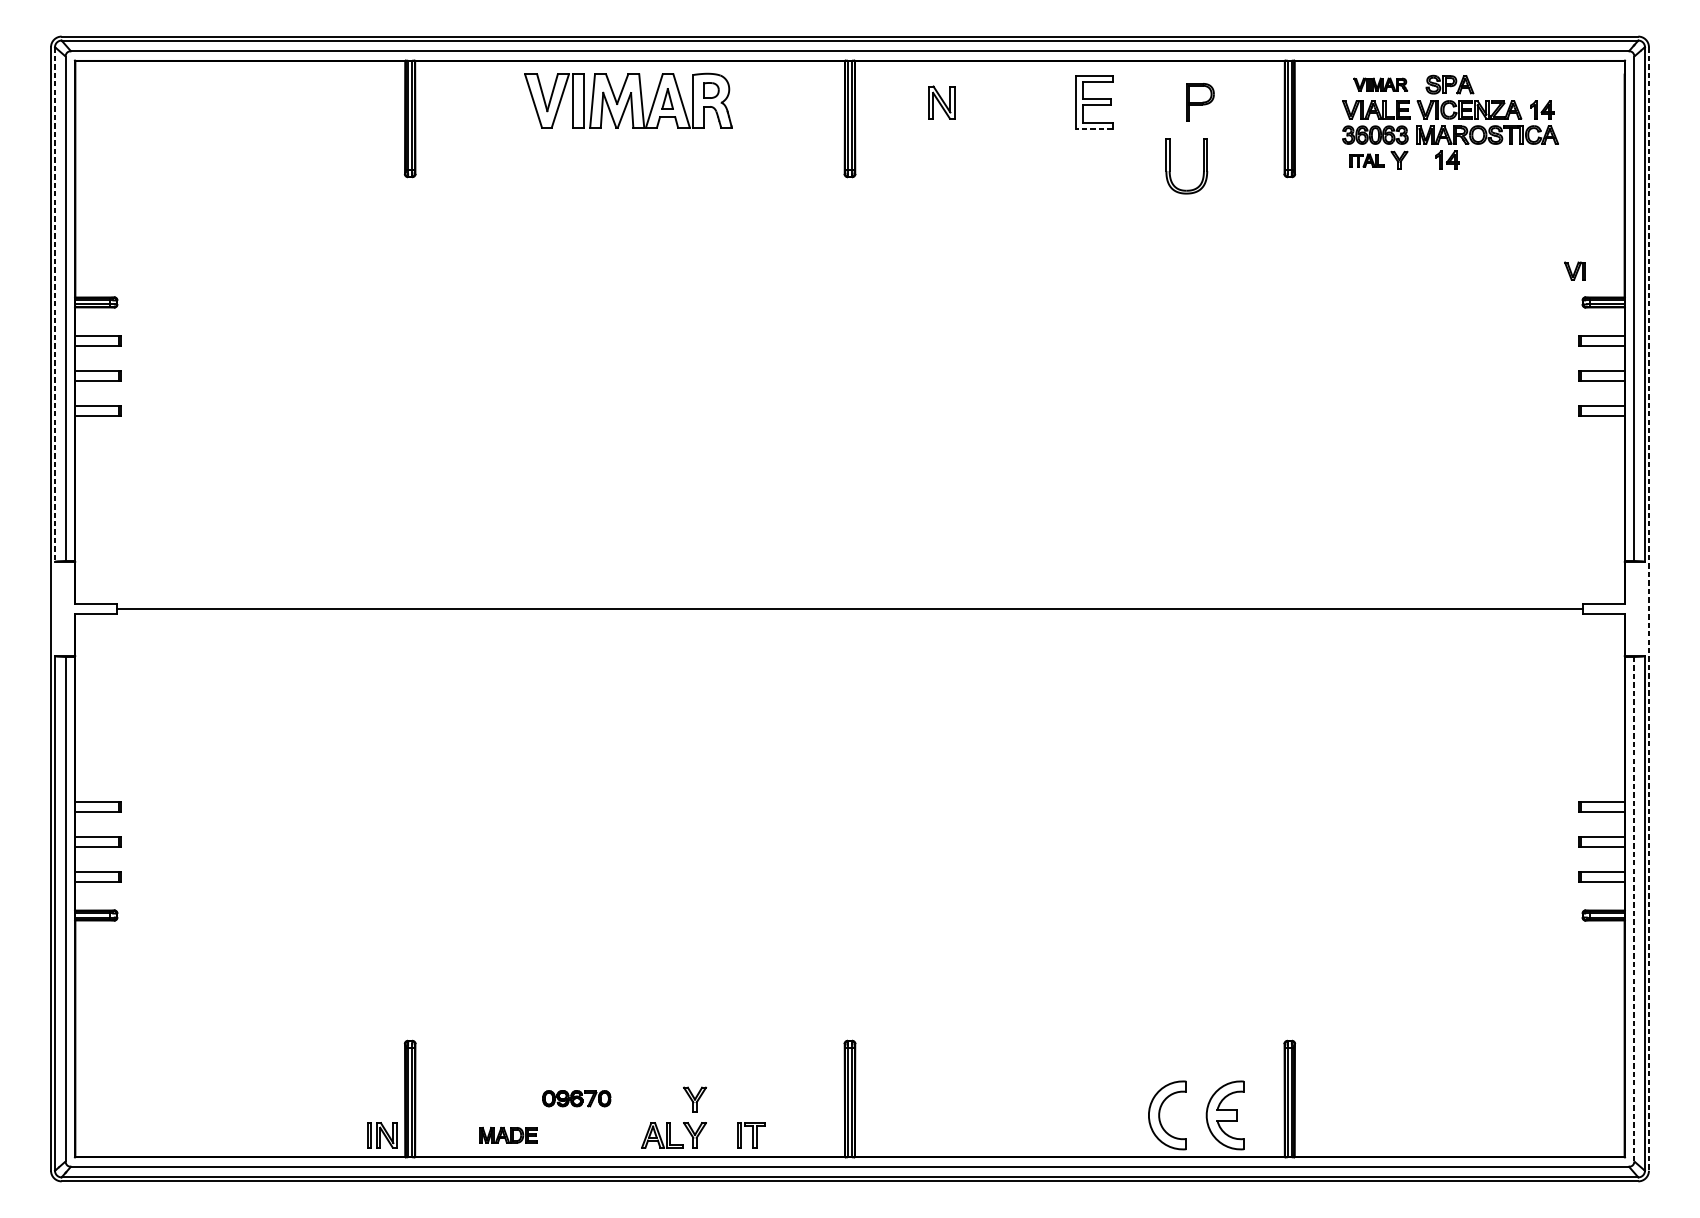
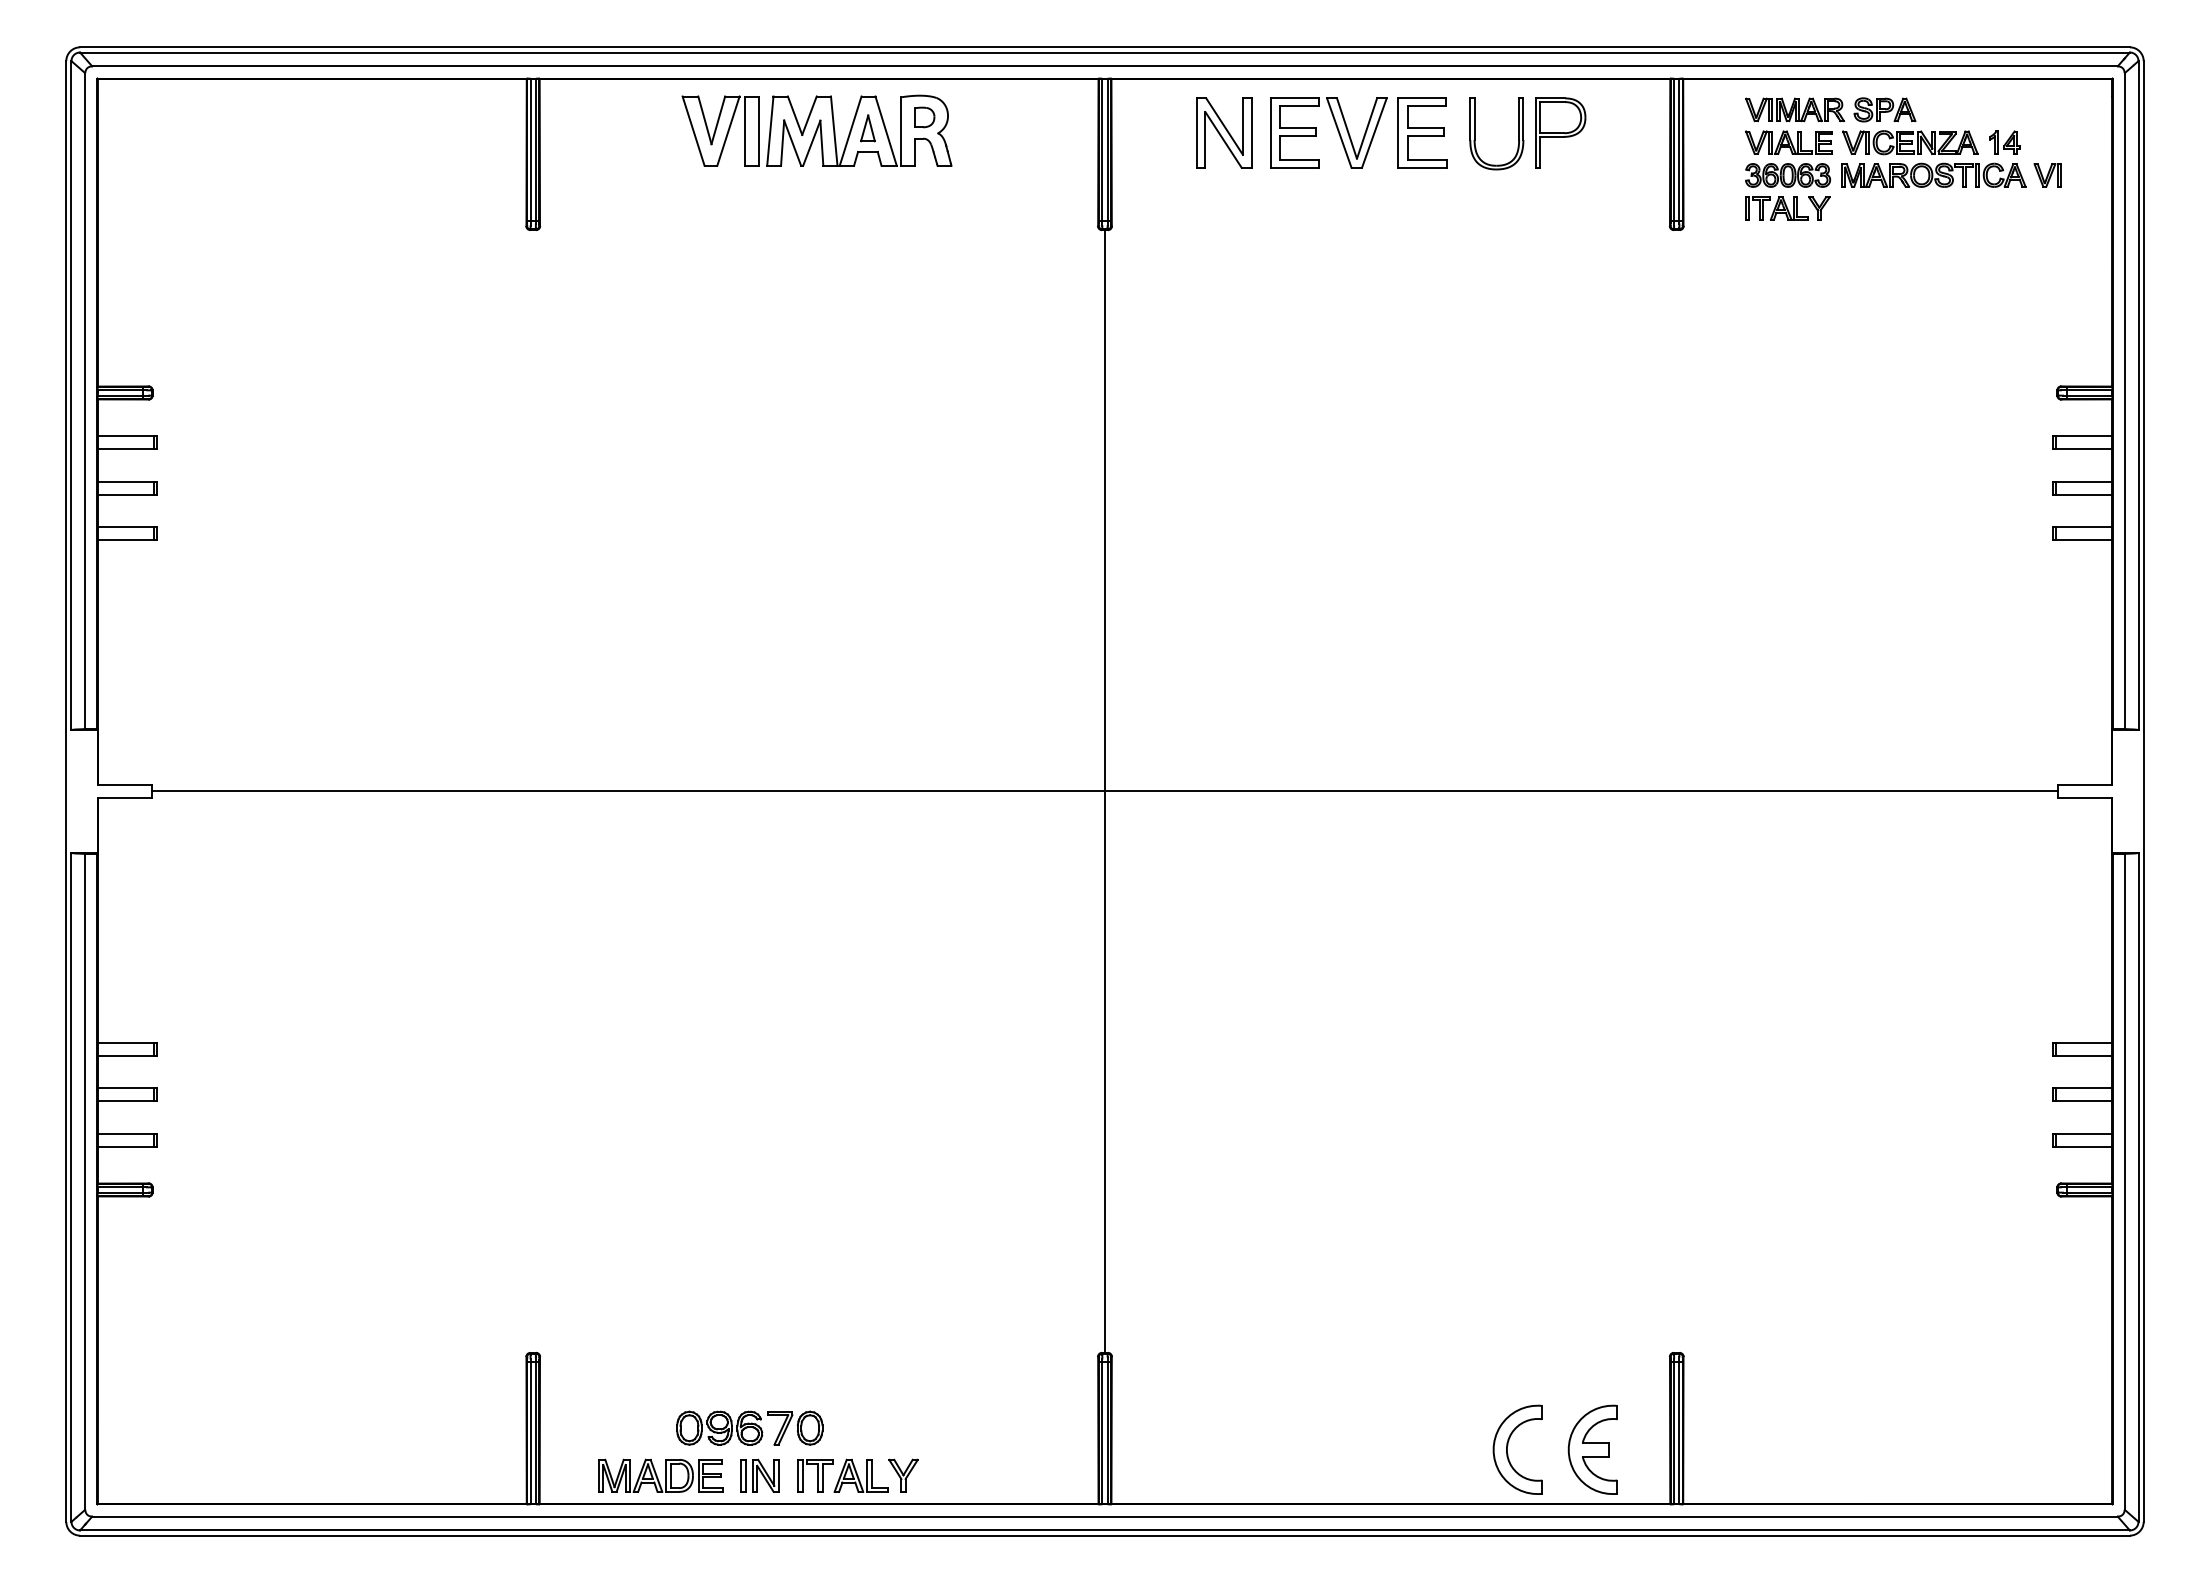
part: (1380, 84) -> (1794, 109), size x1.43
part: (1028, 99) -> (1336, 128), added
part: (941, 102) -> (1224, 132), size x1.67
part: (1200, 102) -> (1560, 132), size x1.43
line: (1094, 129) -> (1422, 167), dashed -> solid
part: (1447, 159) -> (1881, 207), removed
part: (1366, 160) -> (1776, 208), size x1.43
part: (1170, 165) -> (1475, 133), moved
part: (1574, 271) -> (2047, 175), moved
line: (55, 305) -> (71, 396), dashed -> solid
line: (850, 609) -> (1105, 791), added
line: (1648, 609) -> (2143, 791), dashed -> solid
line: (1634, 908) -> (2124, 1181), dashed -> solid
part: (576, 1098) -> (749, 1427), size x1.67
part: (695, 1099) -> (903, 1429), removed
part: (381, 1135) -> (759, 1475), moved
part: (508, 1135) -> (660, 1475), size x1.67
part: (751, 1135) -> (815, 1475), moved

